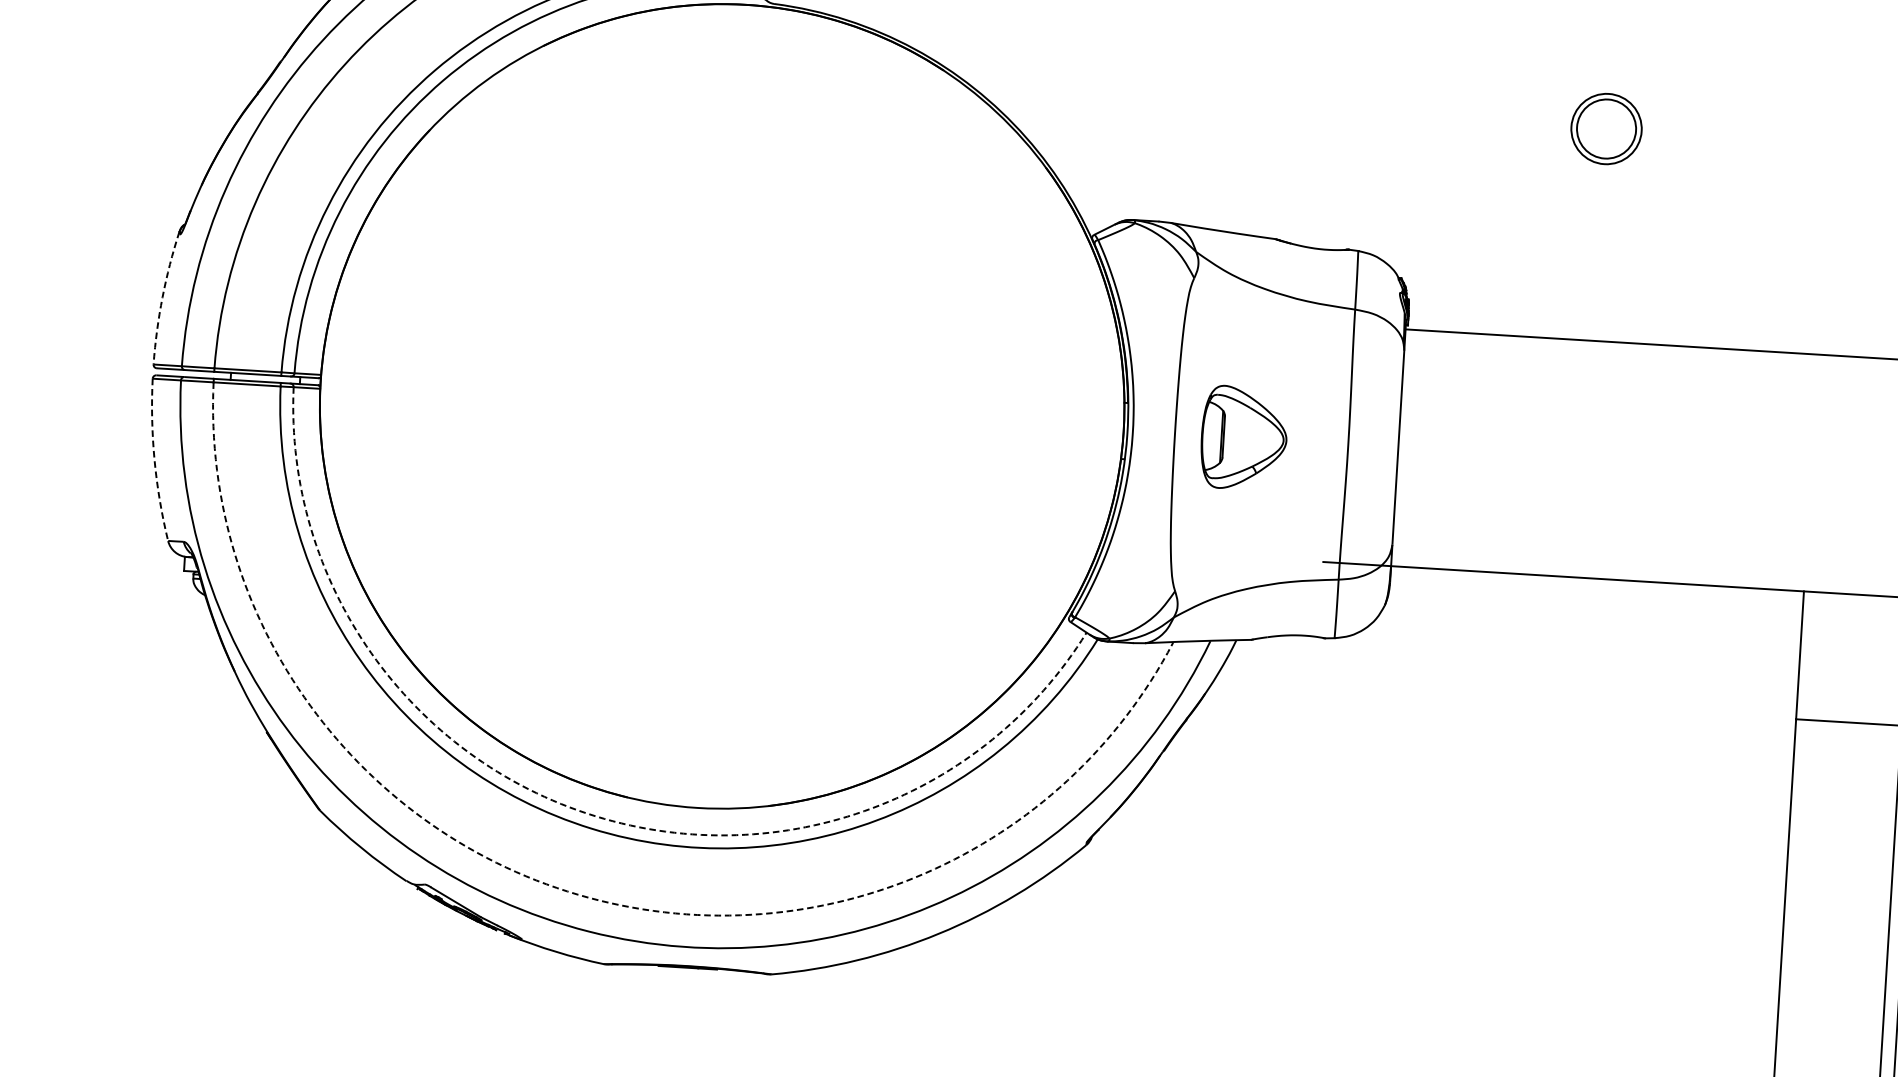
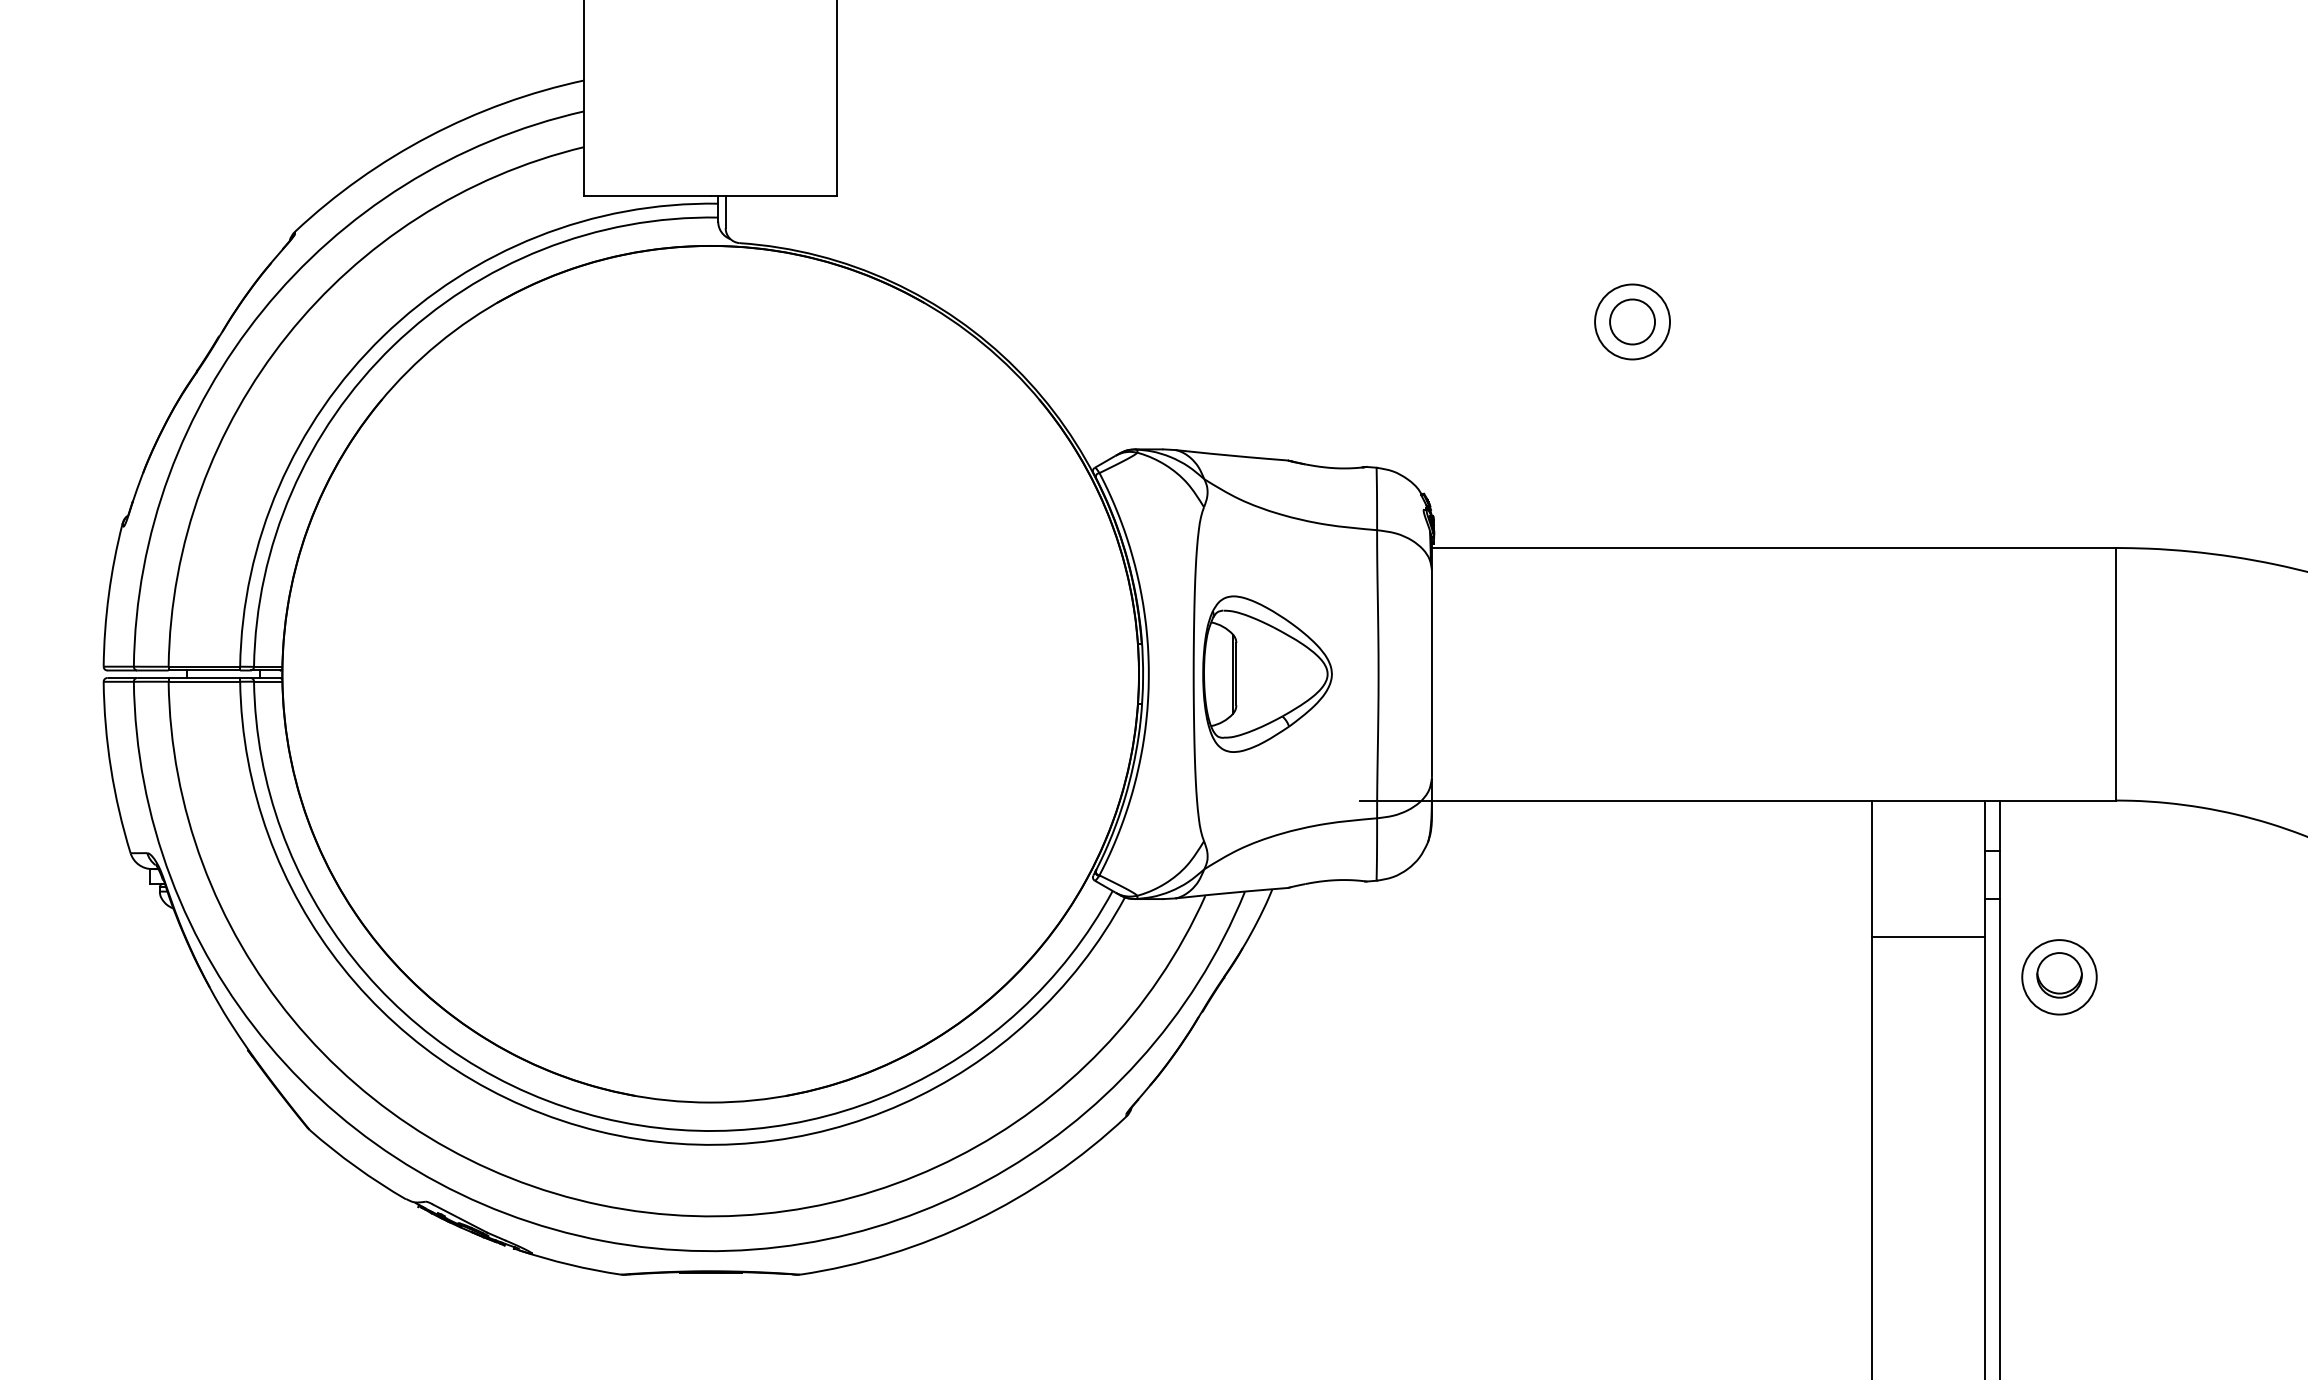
circle: (1606, 128) -> (1632, 321), size x0.71
arc: (162, 297) -> (108, 594), dashed -> solid
part: (1244, 437) -> (1267, 673), size x1.43
arc: (155, 460) -> (111, 768), dashed -> solid
arc: (595, 815) -> (602, 1117), dashed -> solid
arc: (588, 898) -> (600, 1205), dashed -> solid

